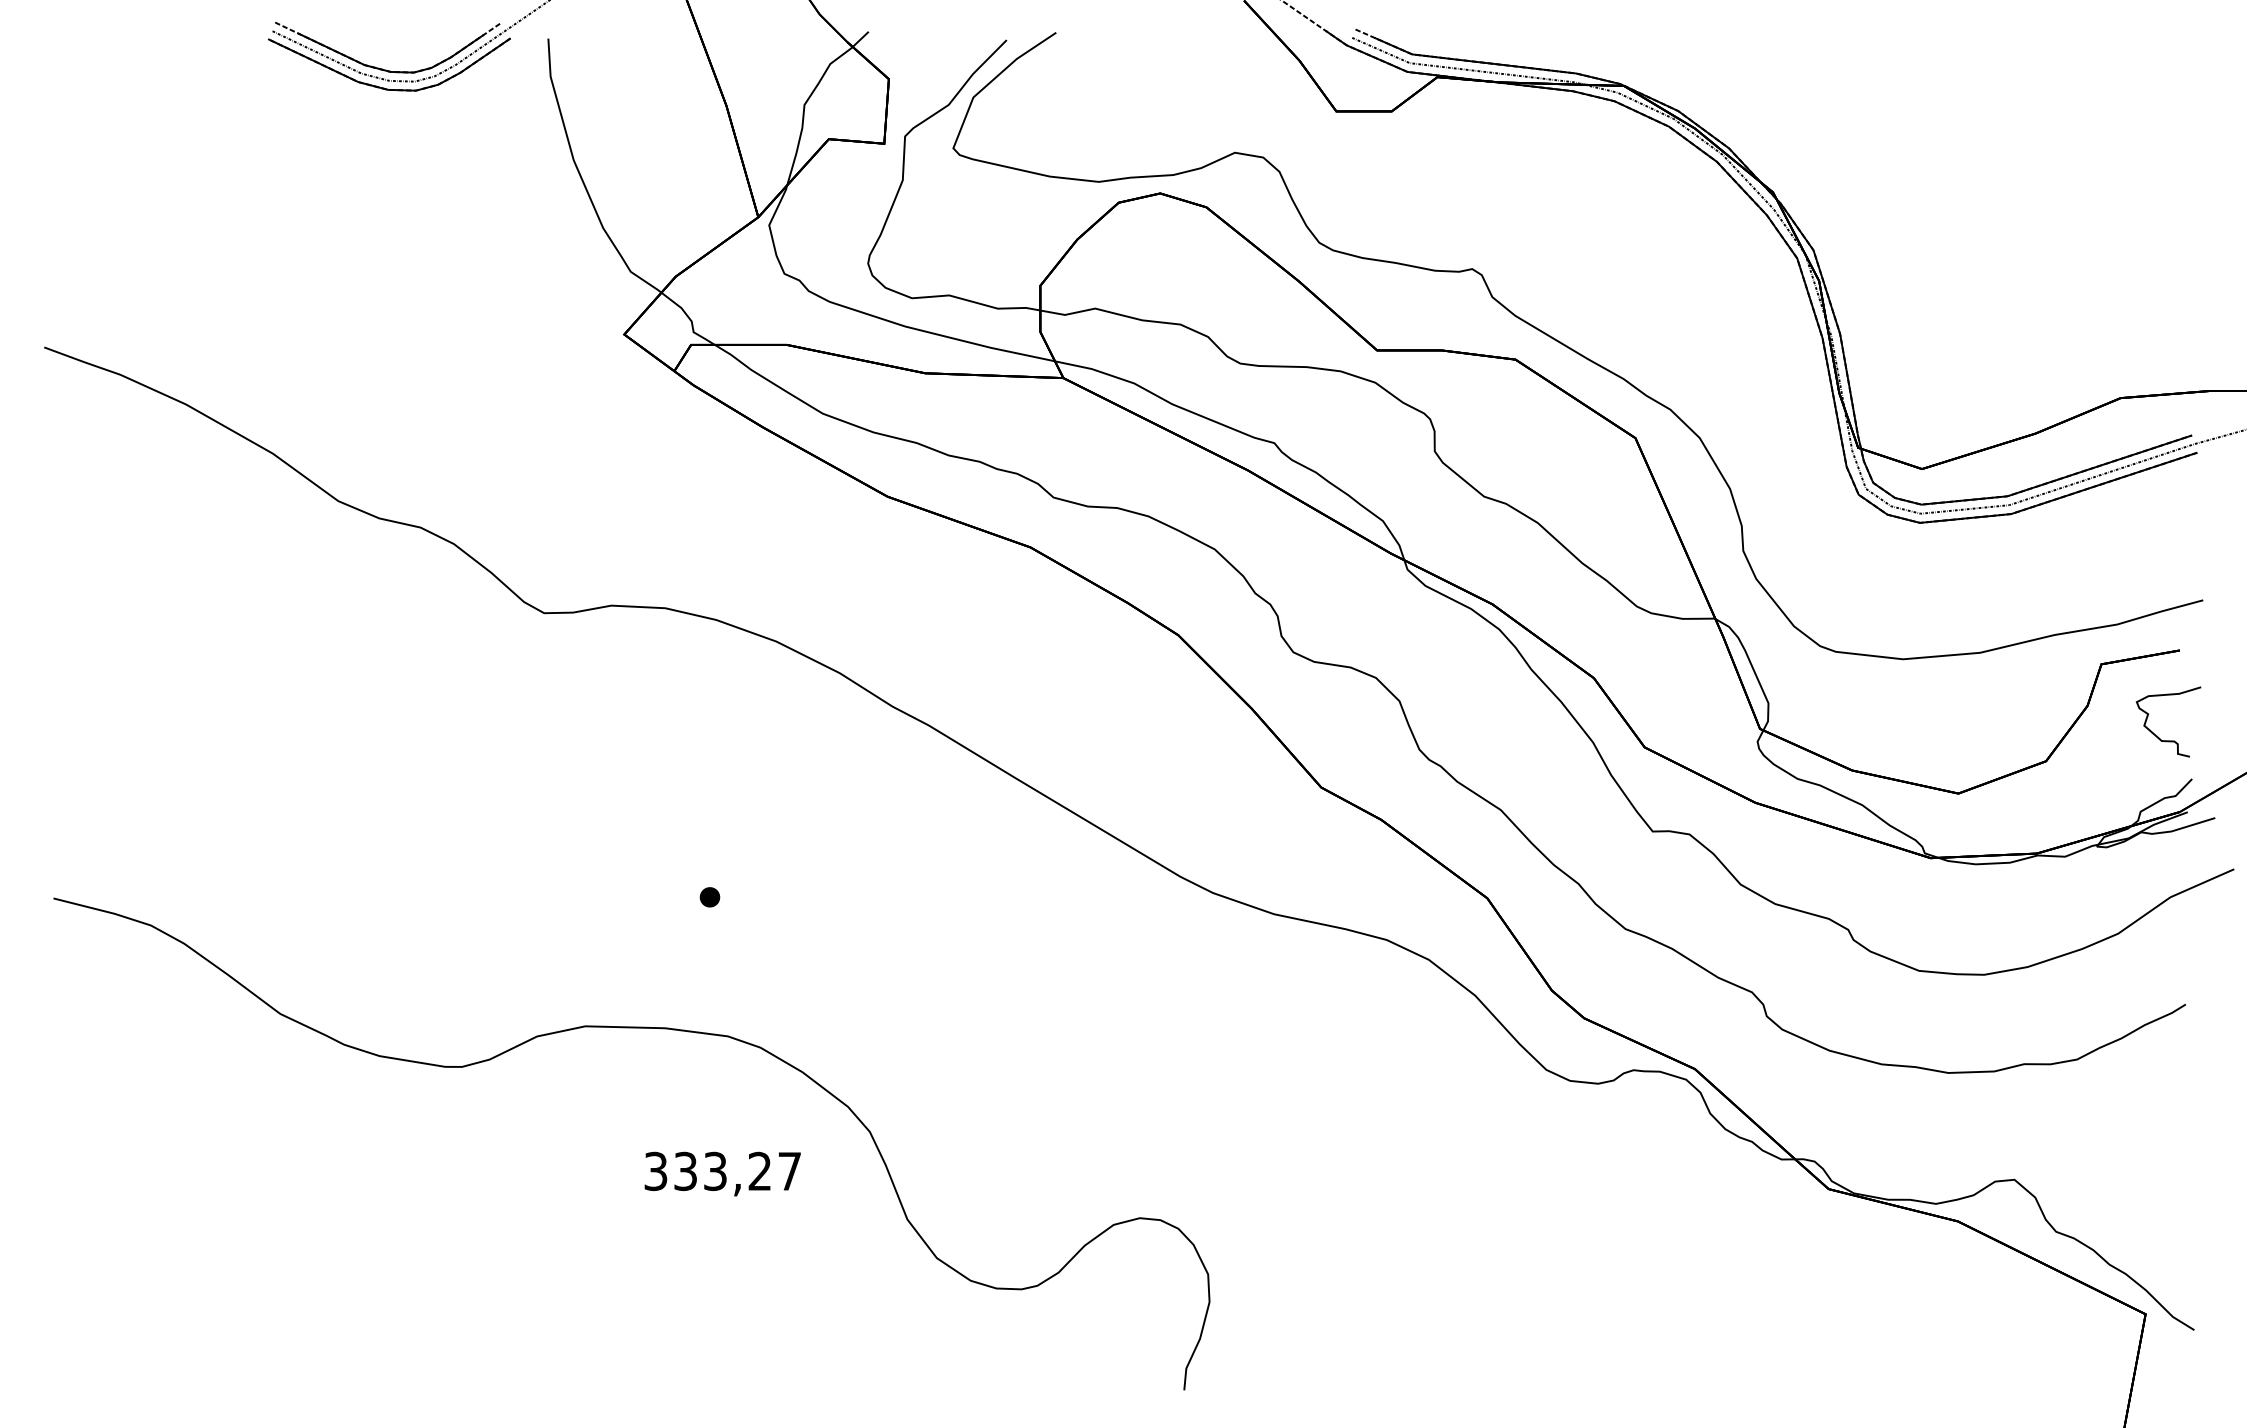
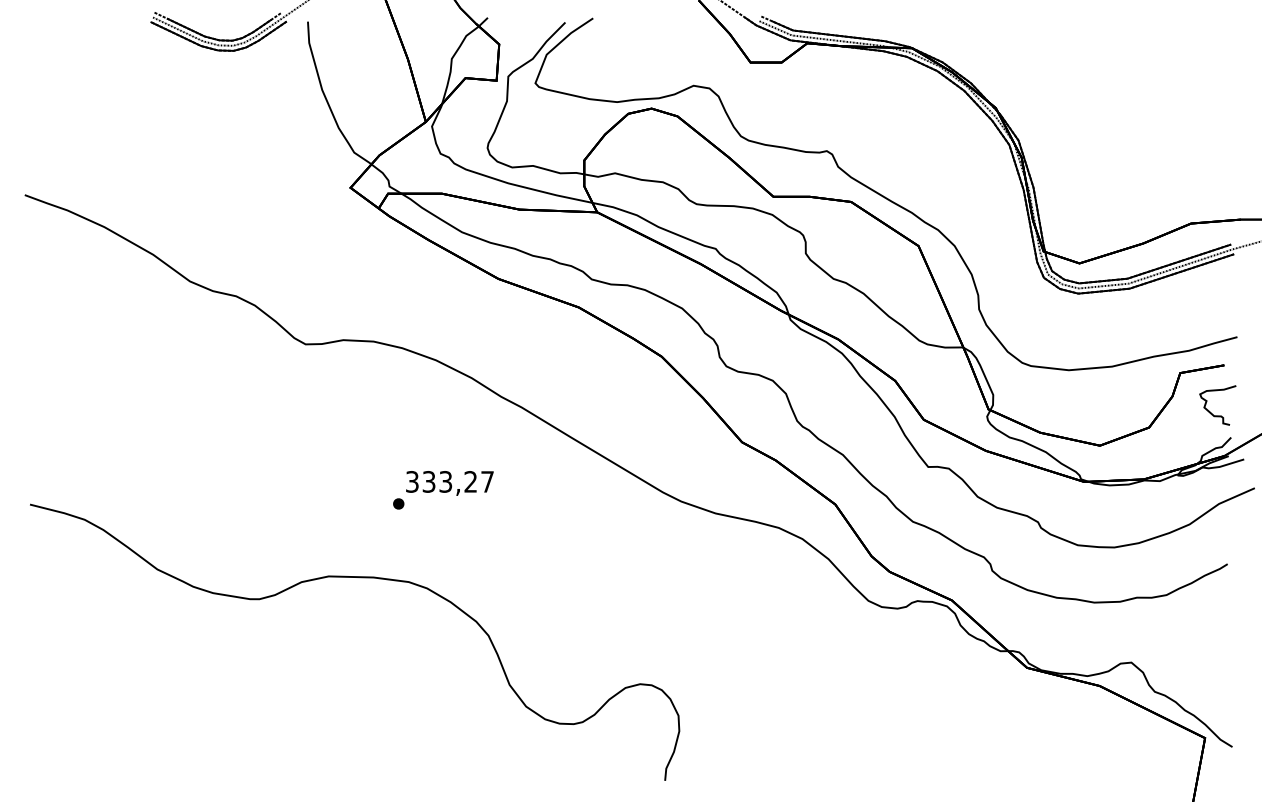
text: (722, 1174) -> (449, 483), moved

